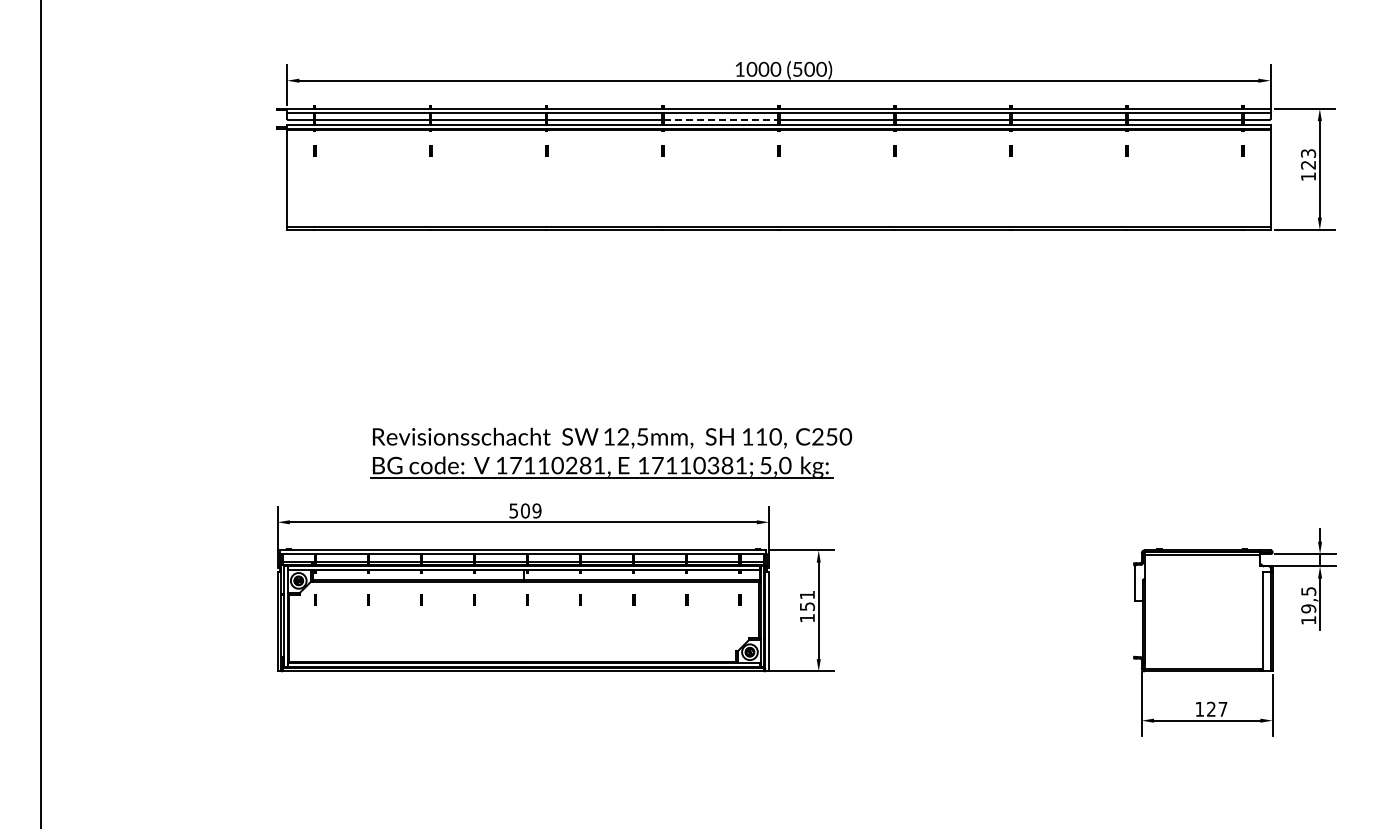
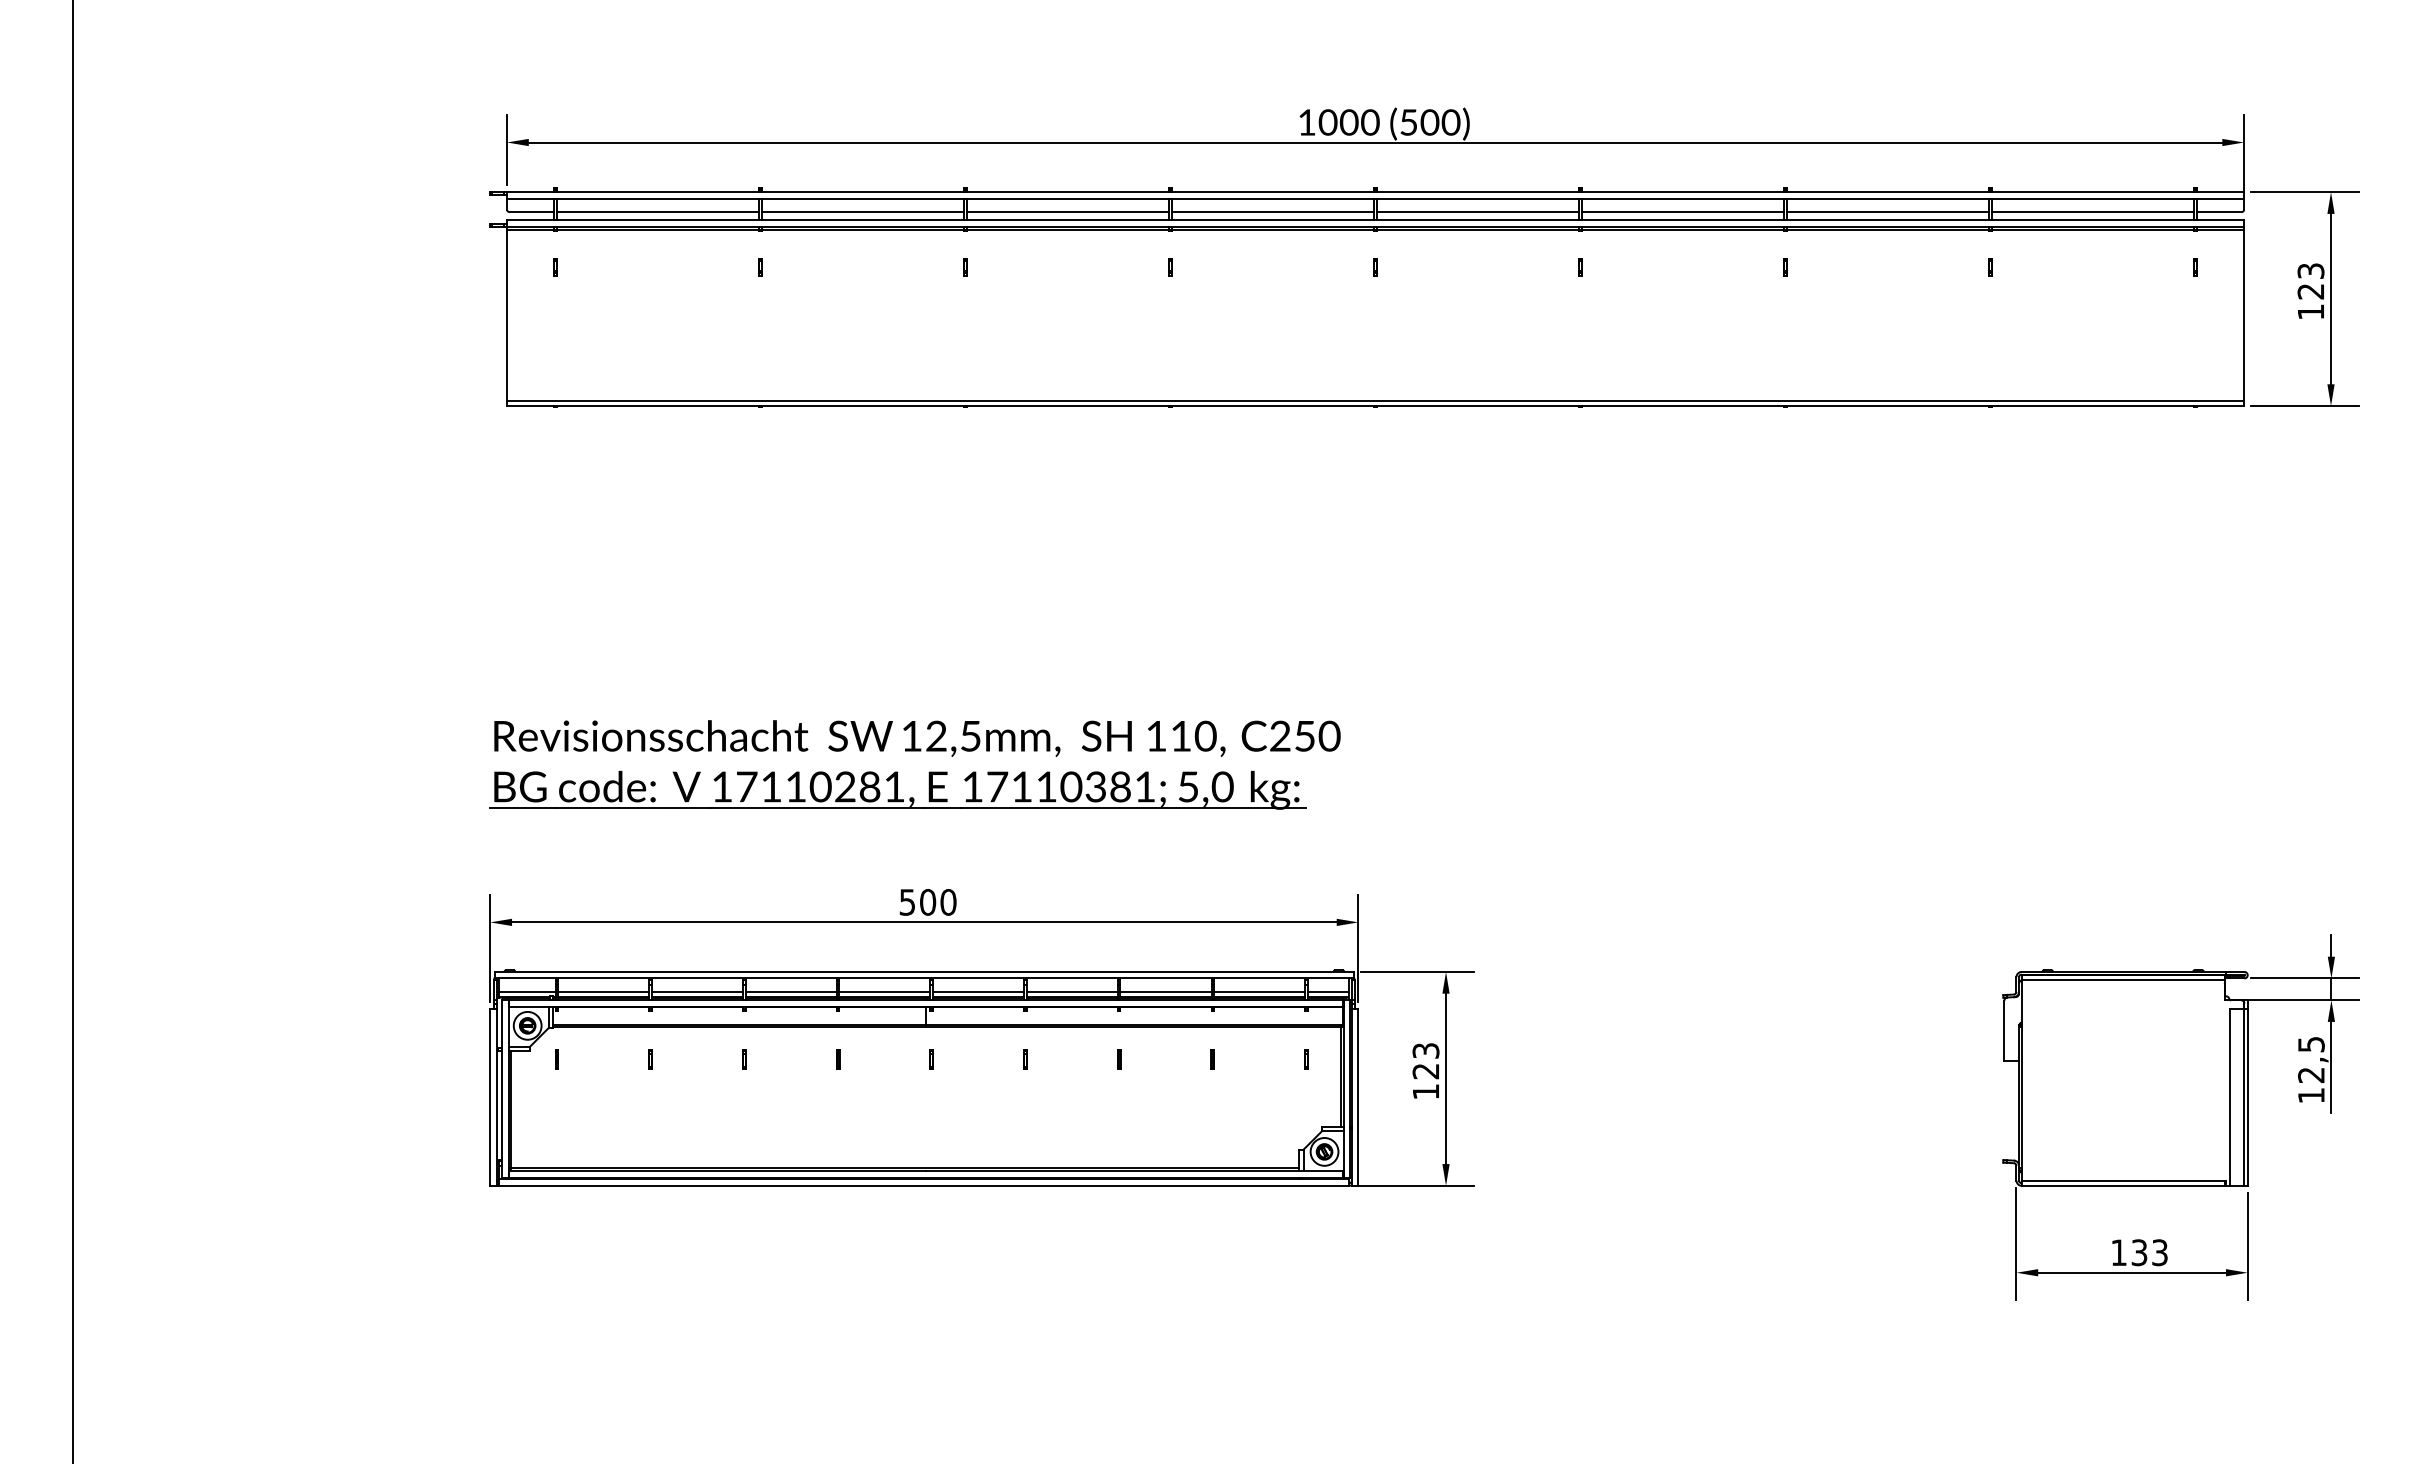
line: (721, 120) -> (1274, 212), dashed -> solid
part: (611, 445) -> (915, 751), moved
text: (536, 510) -> (947, 901), 509 -> 500
text: (806, 600) -> (1424, 1060), 151 -> 123
text: (1308, 608) -> (2310, 1074), 19,5 -> 12,5
text: (1217, 708) -> (2150, 1251), 127 -> 133

